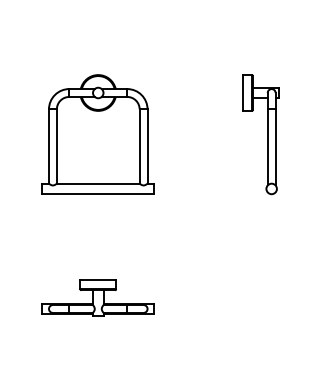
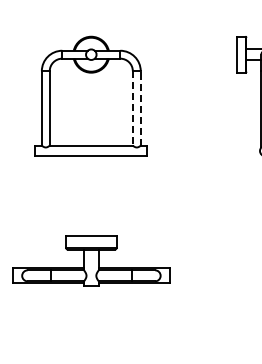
line: (147, 146) -> (140, 108), solid -> dashed
line: (139, 147) -> (132, 109), solid -> dashed
part: (97, 297) -> (90, 259), size x1.4

